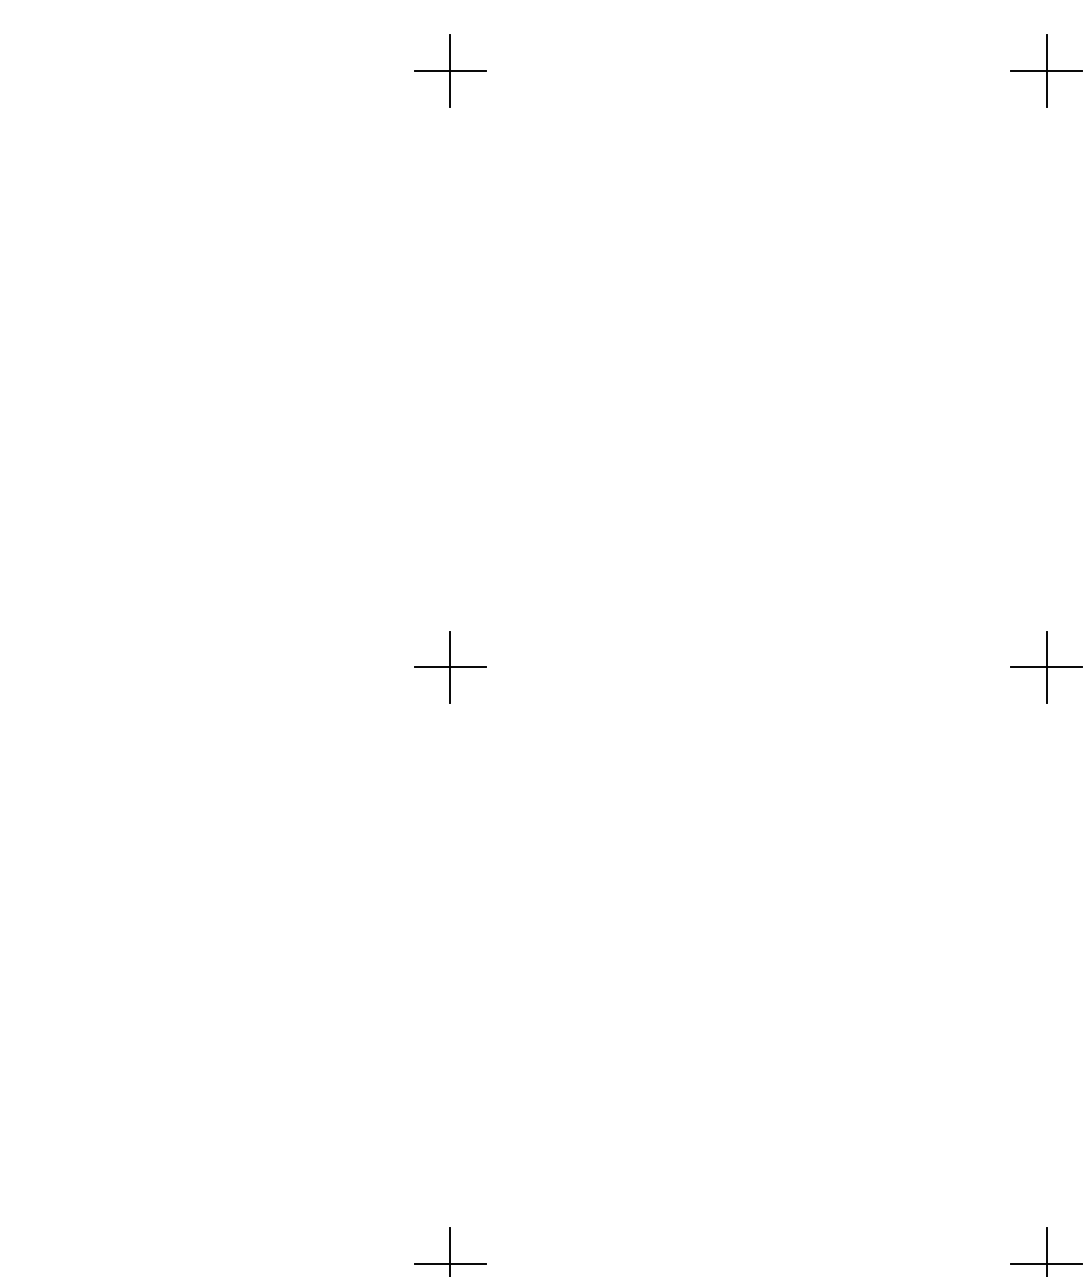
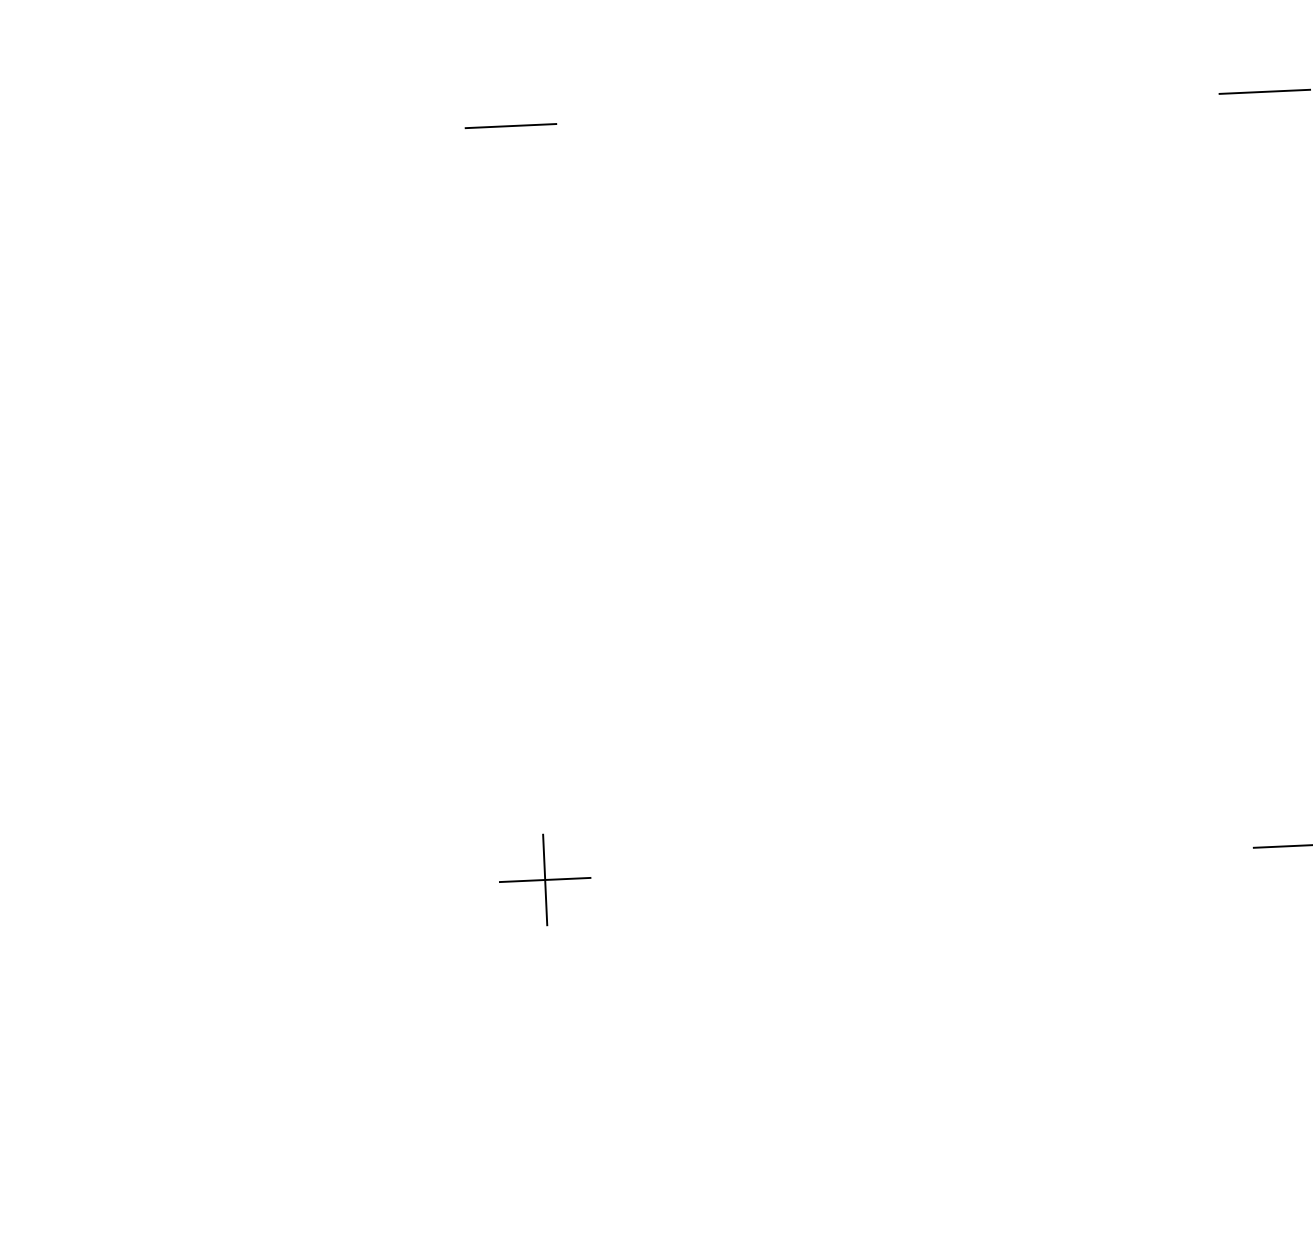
line: (450, 70) -> (511, 125), removed
line: (1046, 70) -> (1264, 91), removed
line: (1046, 667) -> (1299, 845), removed

